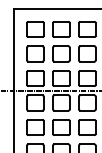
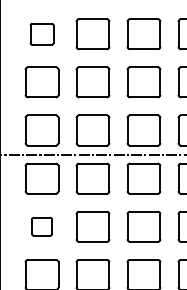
part: (35, 29) -> (42, 34), size x0.7
part: (35, 127) -> (42, 226), size x0.6

